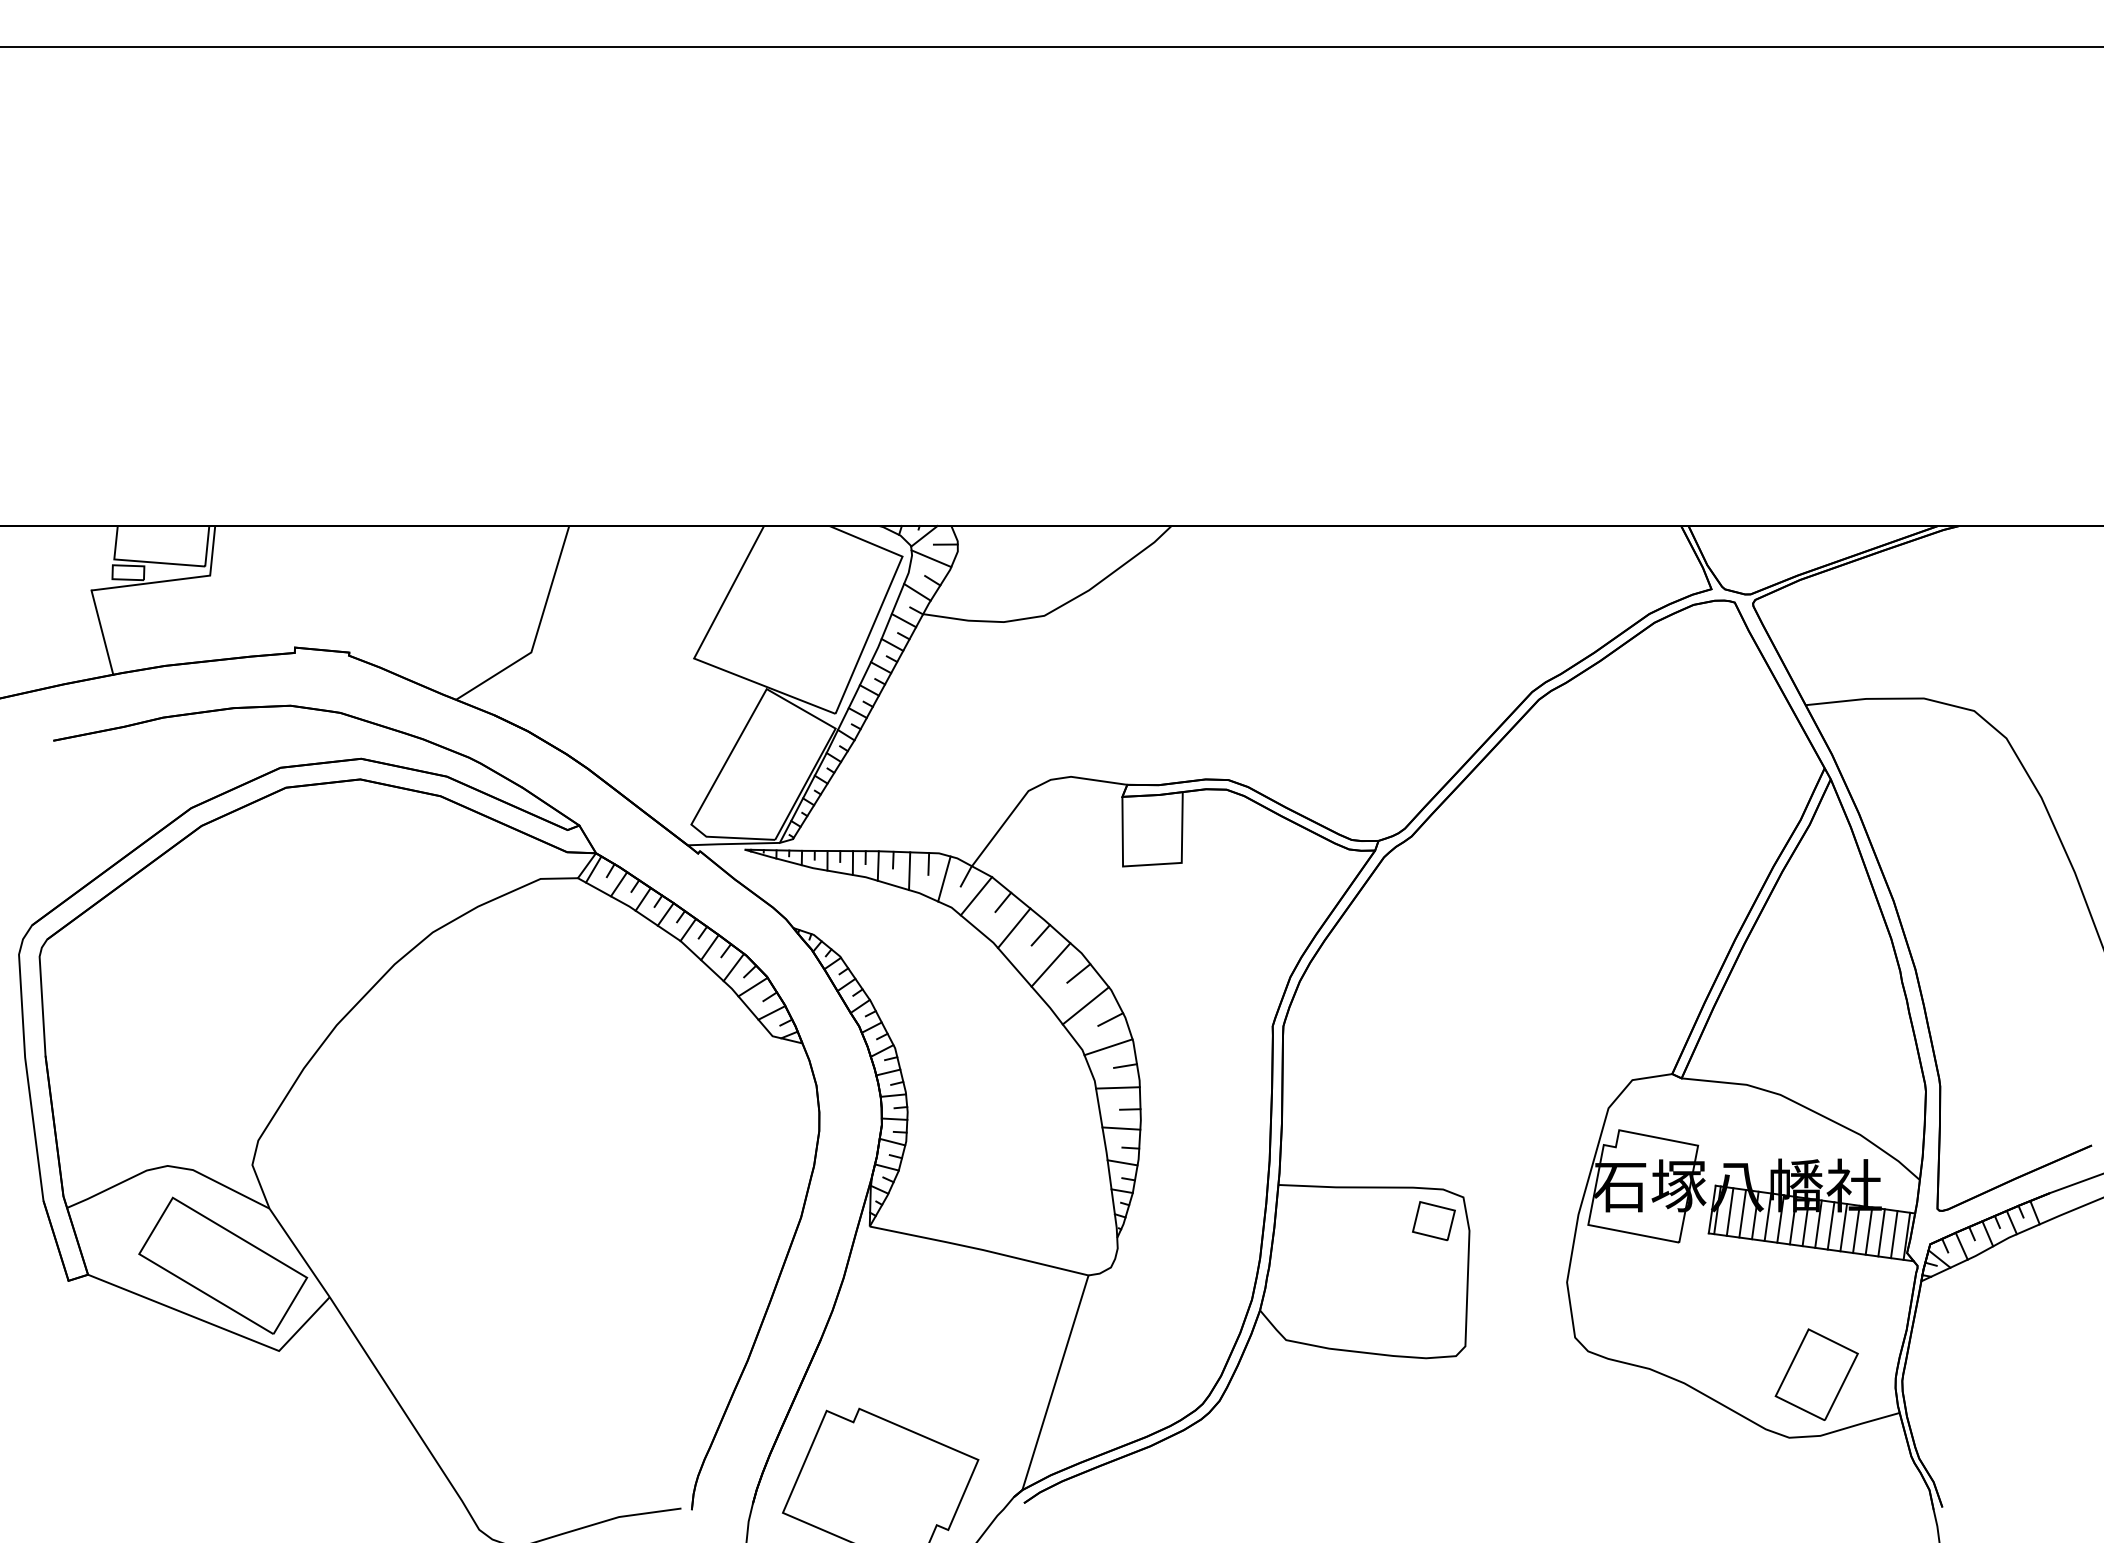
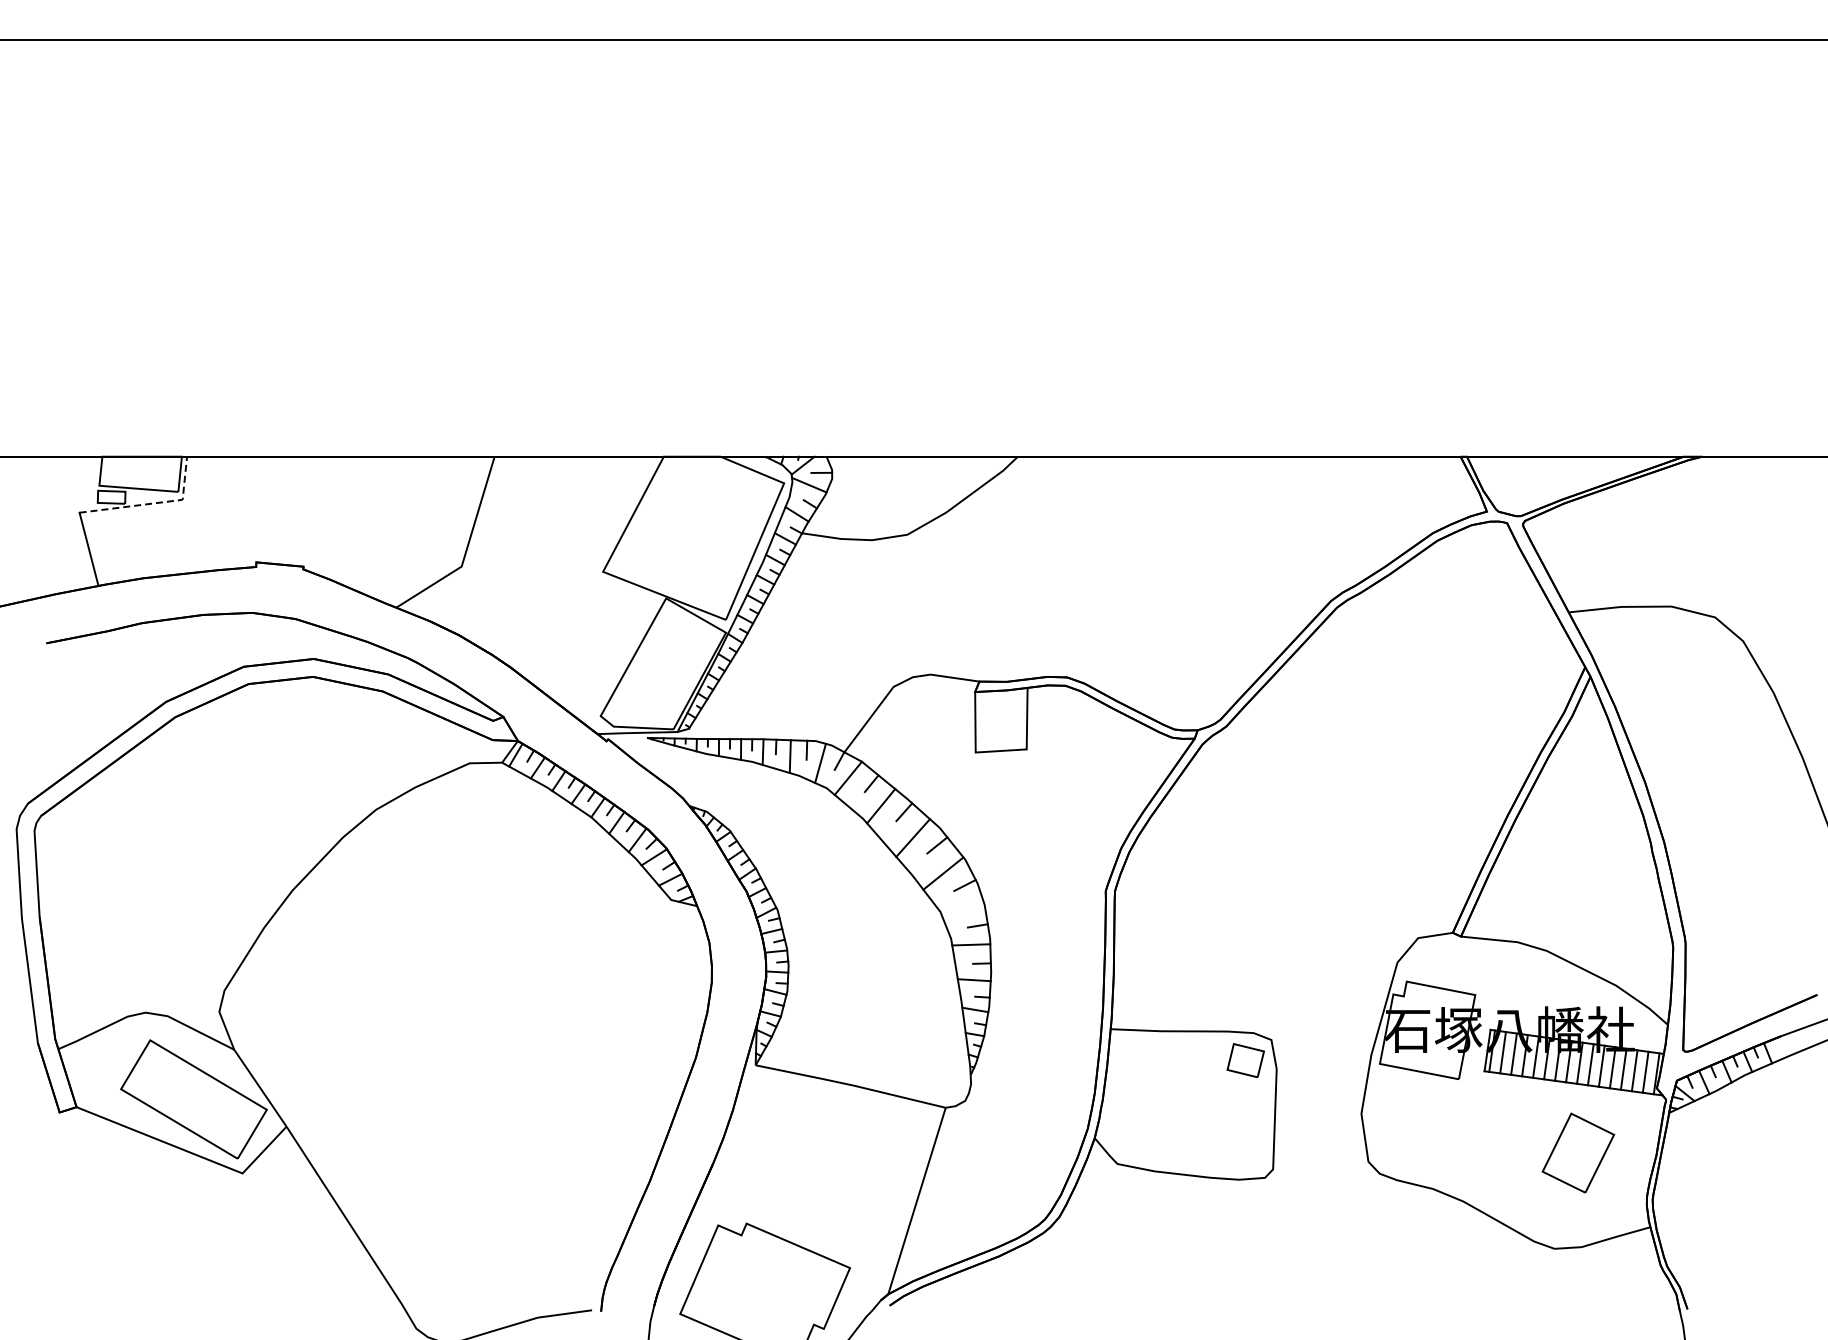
line: (176, 579) -> (153, 503), solid -> dashed
line: (1107, 1047) -> (962, 909), removed
part: (1816, 1374) -> (1578, 1152), moved

